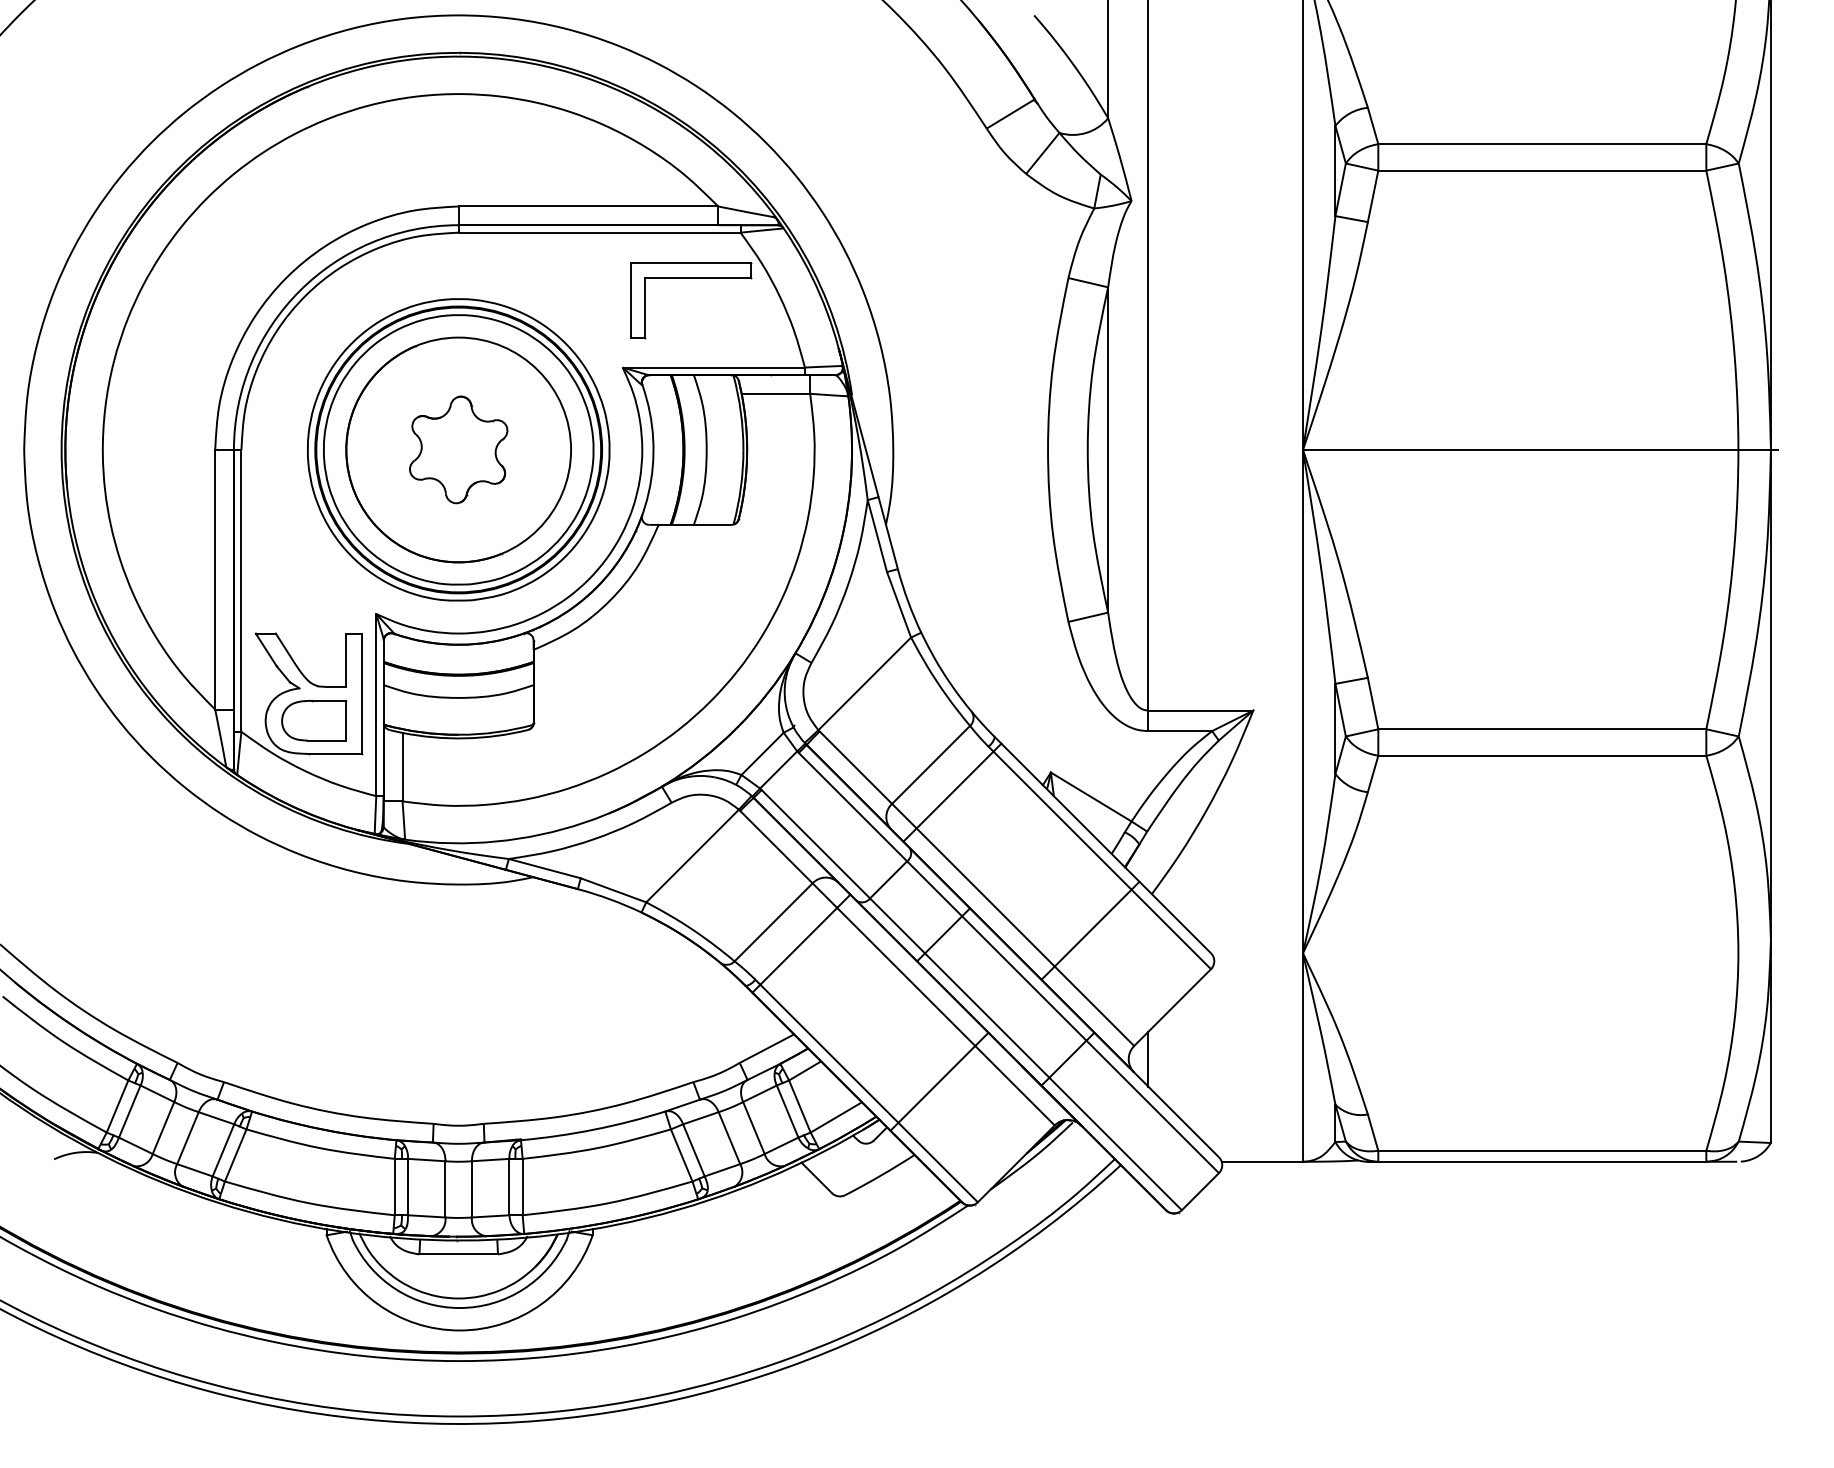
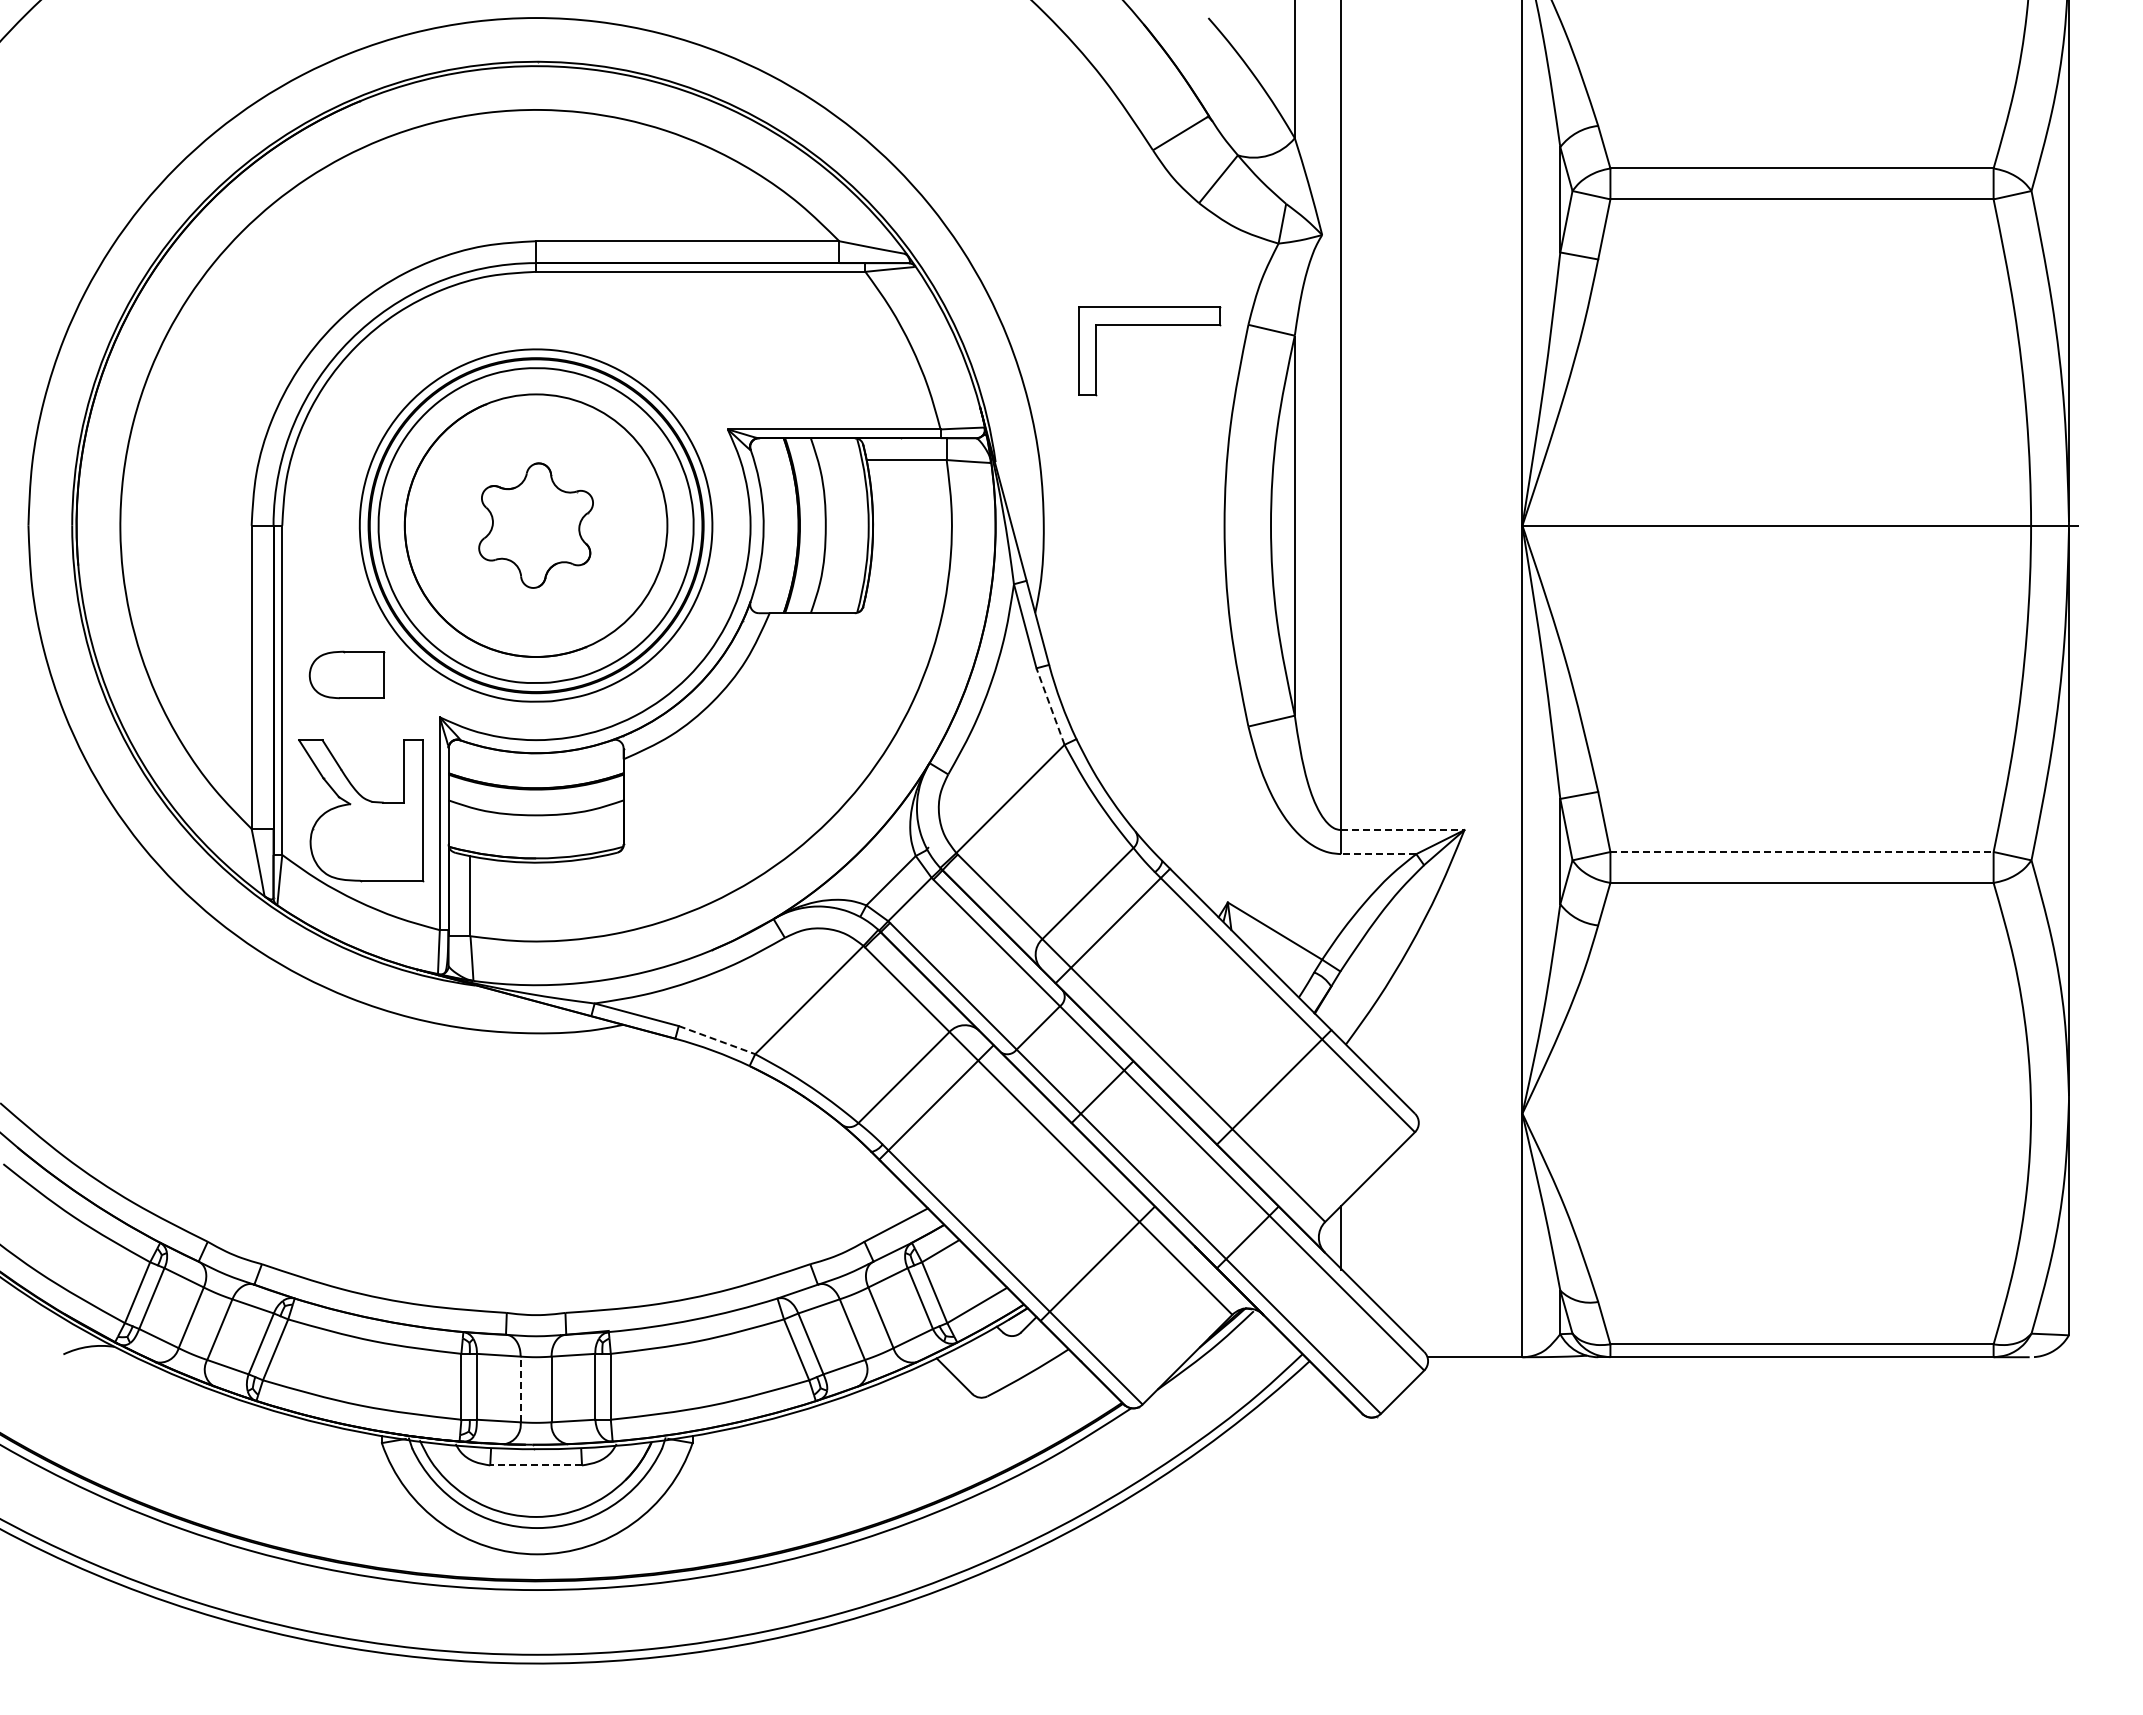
part: (691, 278) -> (1149, 325), moved
line: (899, 604) -> (1050, 706), solid -> dashed
line: (1200, 710) -> (1402, 830), solid -> dashed
part: (313, 720) -> (346, 674), moved
line: (1542, 729) -> (1802, 852), solid -> dashed
line: (1179, 731) -> (1378, 854), solid -> dashed
line: (613, 890) -> (717, 1040), solid -> dashed
line: (445, 1189) -> (520, 1389), solid -> dashed
line: (459, 1254) -> (536, 1465), solid -> dashed

